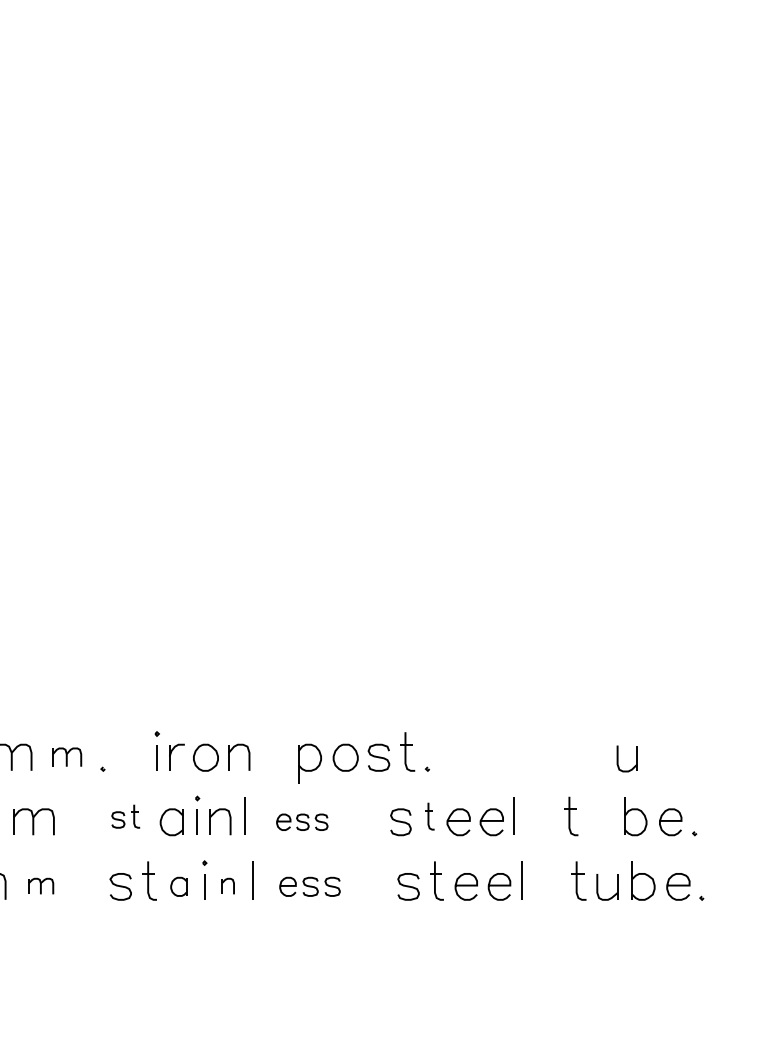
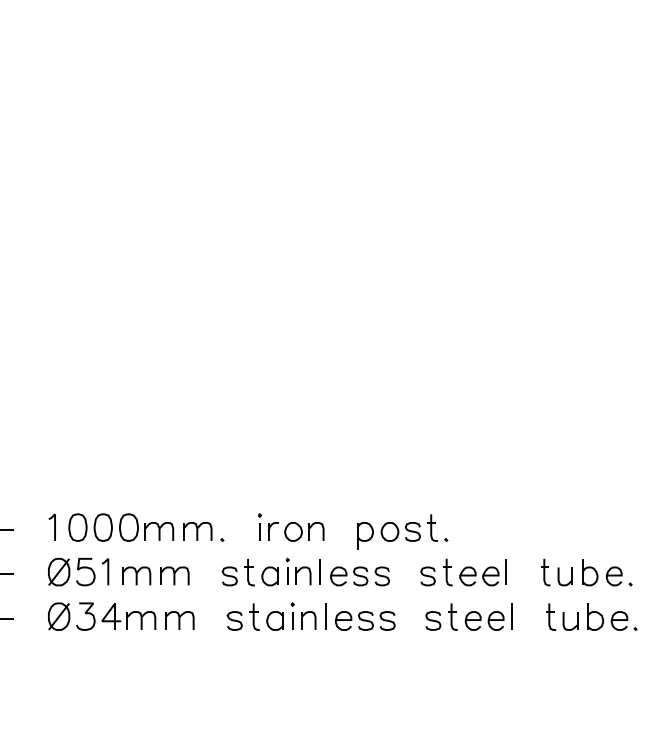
part: (66, 757) -> (197, 531), size x1.43
part: (626, 758) -> (564, 576), moved
part: (124, 816) -> (237, 572), size x1.67
part: (429, 816) -> (447, 572), size x1.43
part: (301, 822) -> (359, 576), size x1.67
part: (40, 886) -> (179, 620), size x1.67
part: (178, 886) -> (274, 620), size x1.43
part: (227, 886) -> (308, 620), size x1.67
part: (310, 886) -> (365, 620), size x1.43

